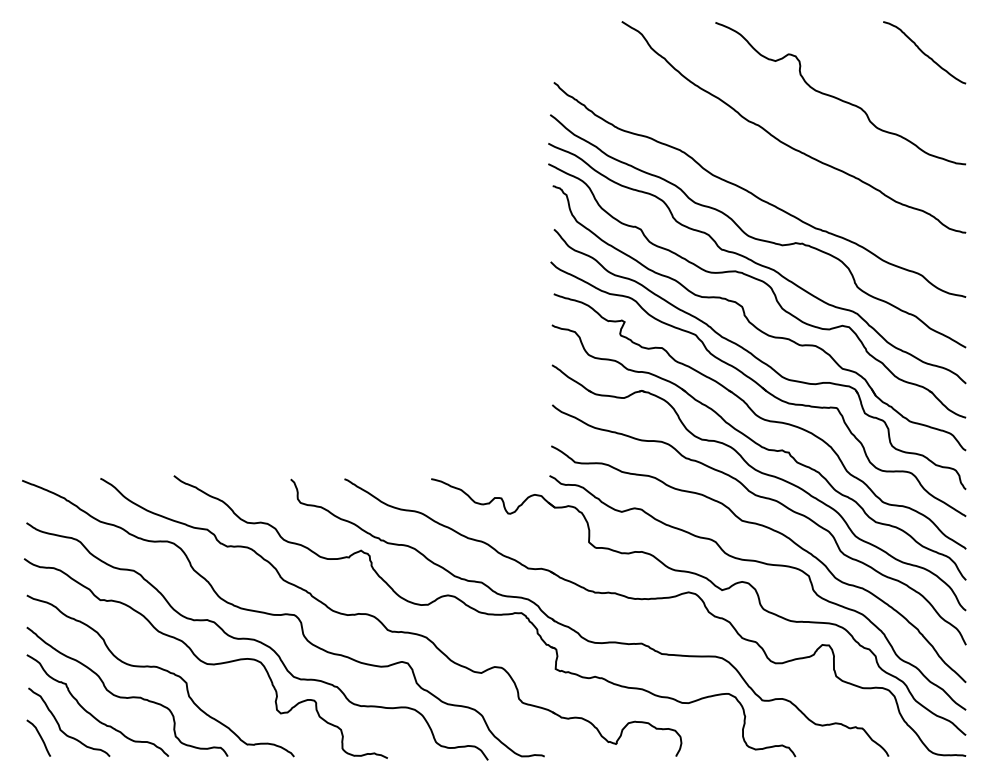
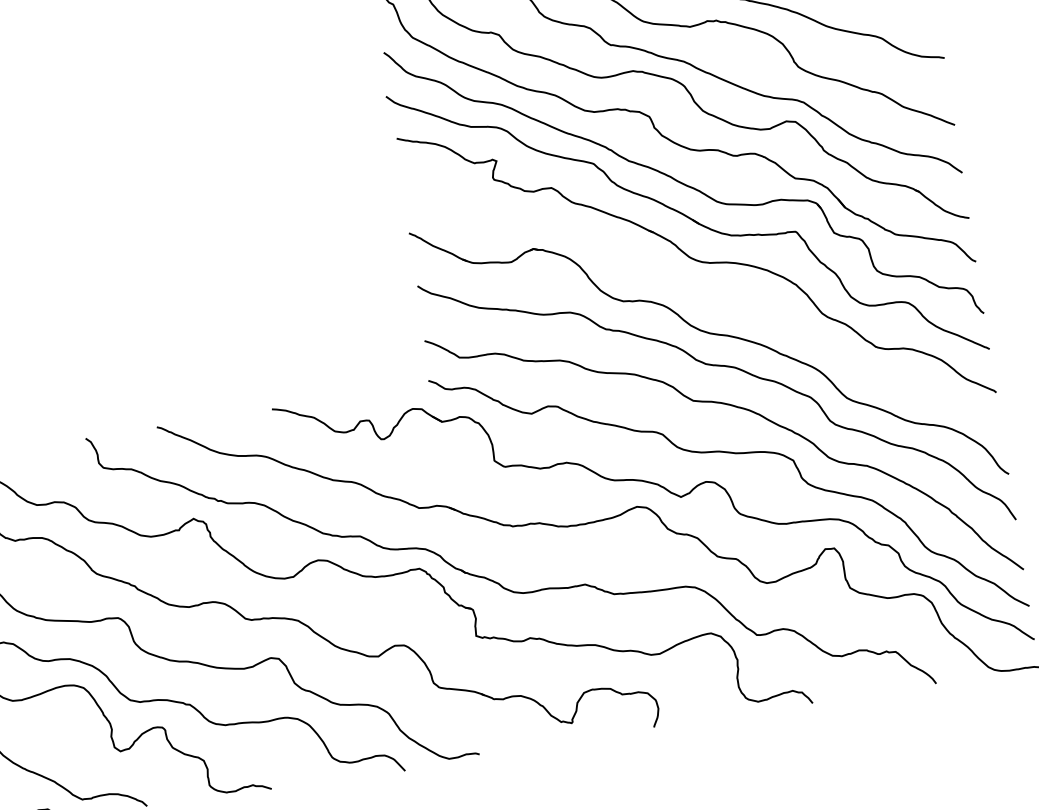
part: (758, 452) -> (700, 306), removed

